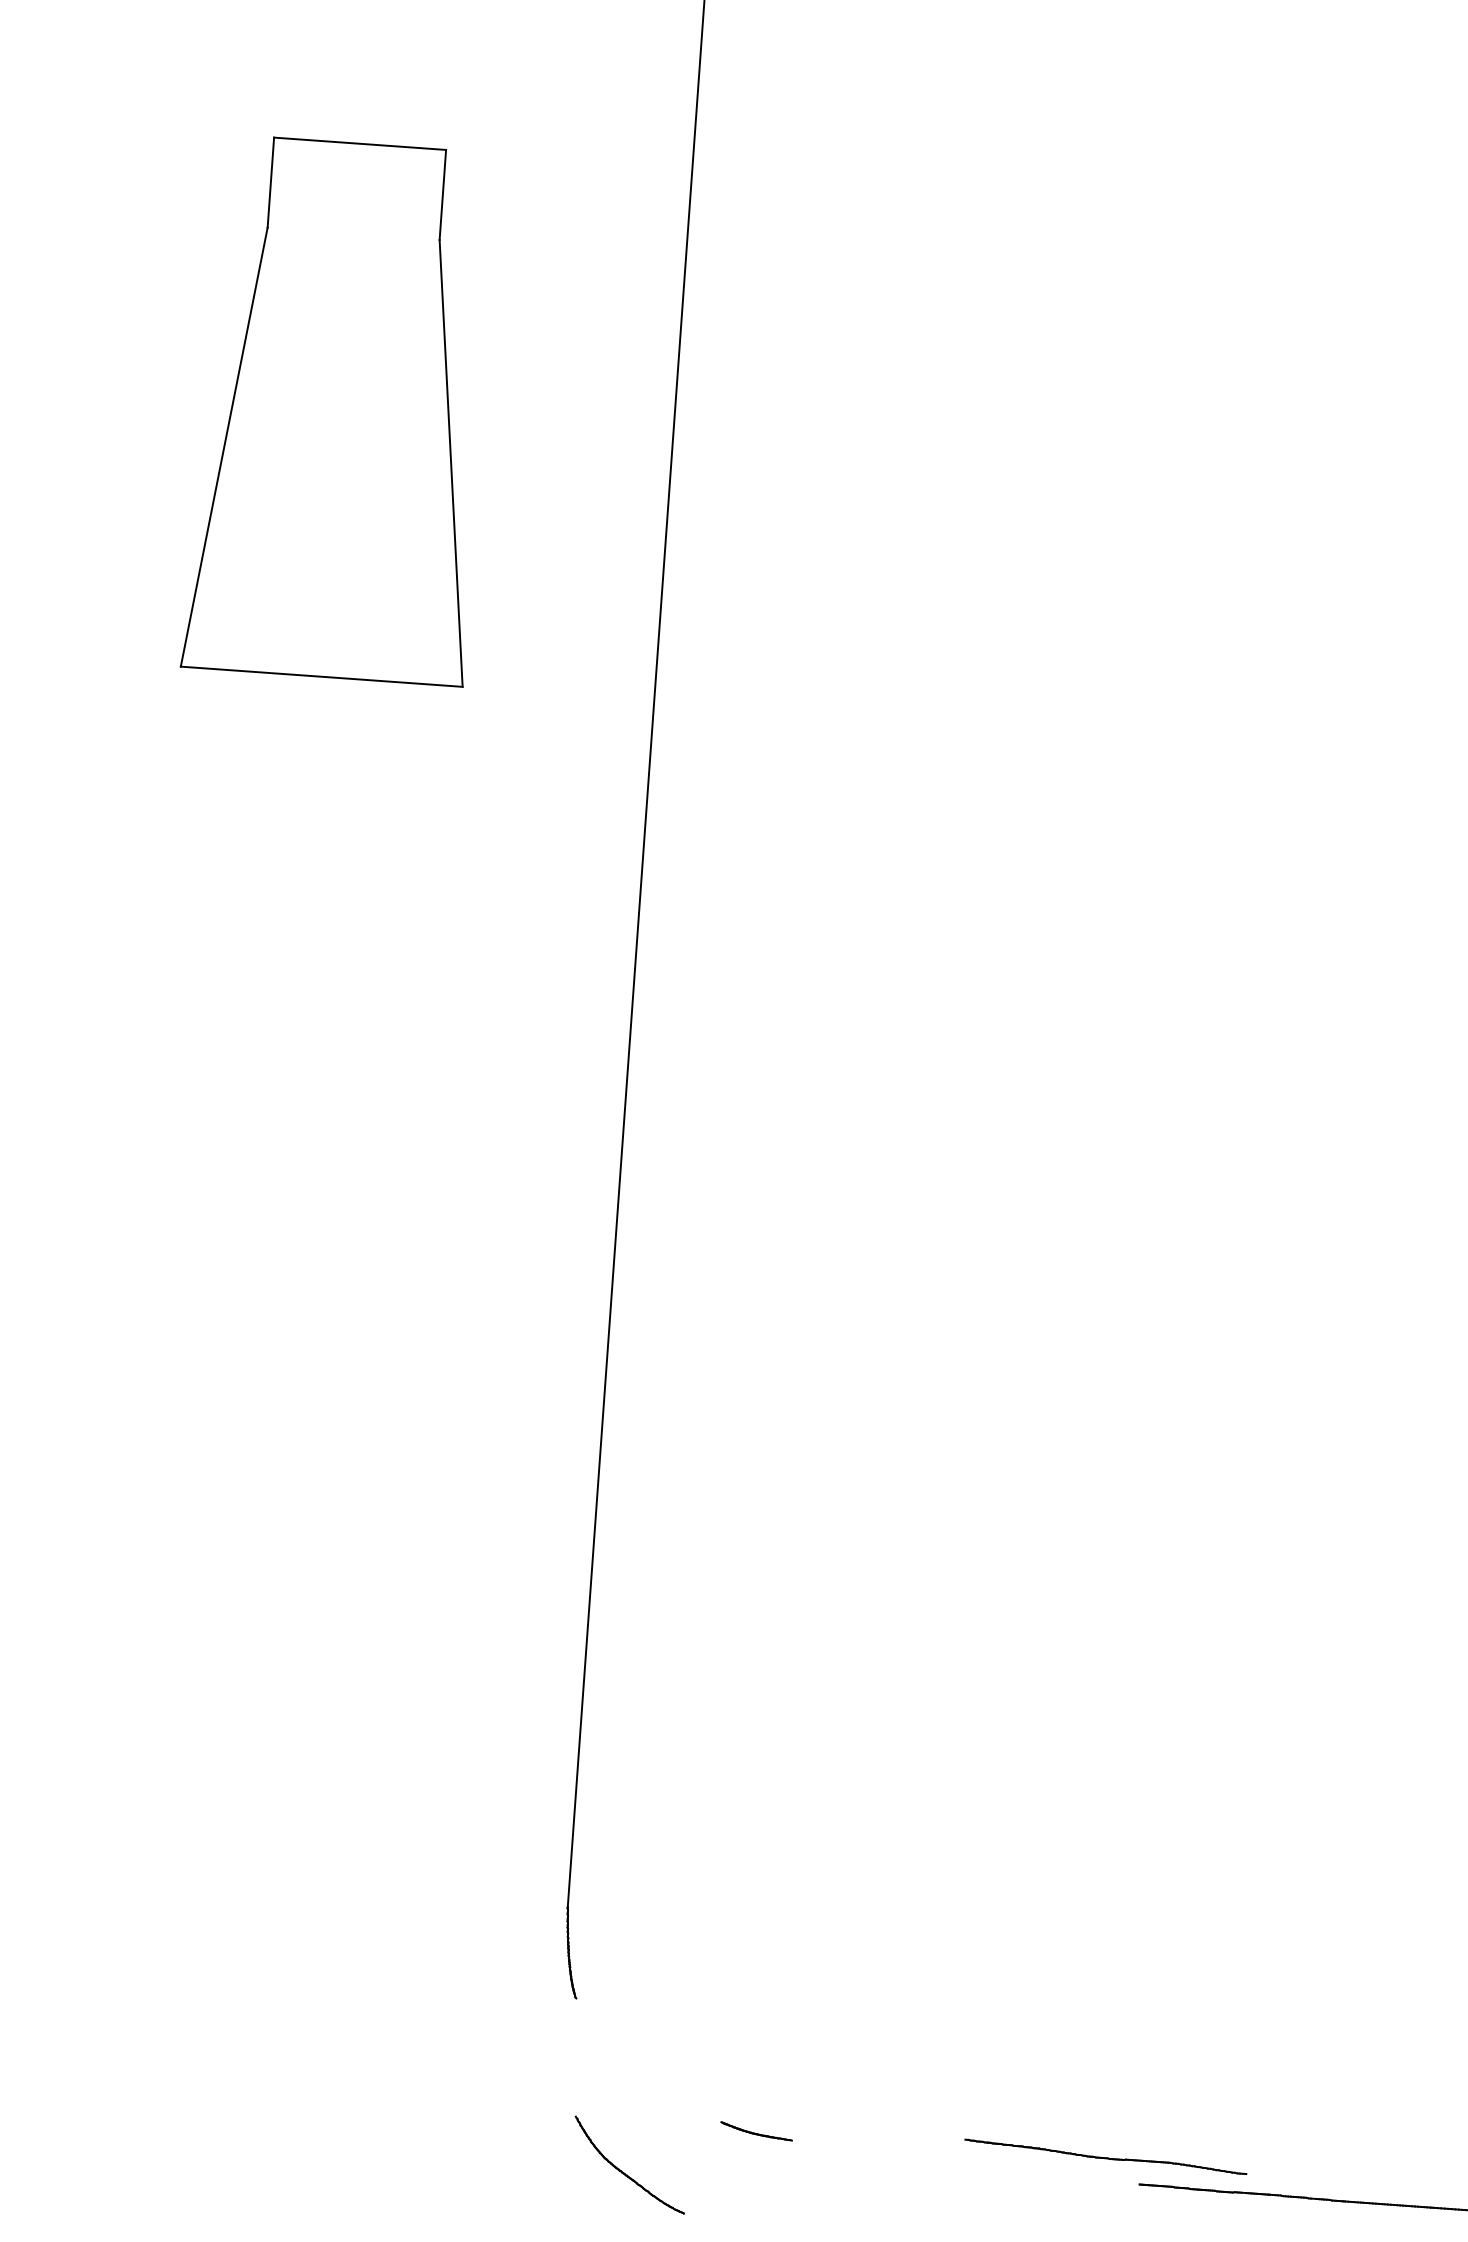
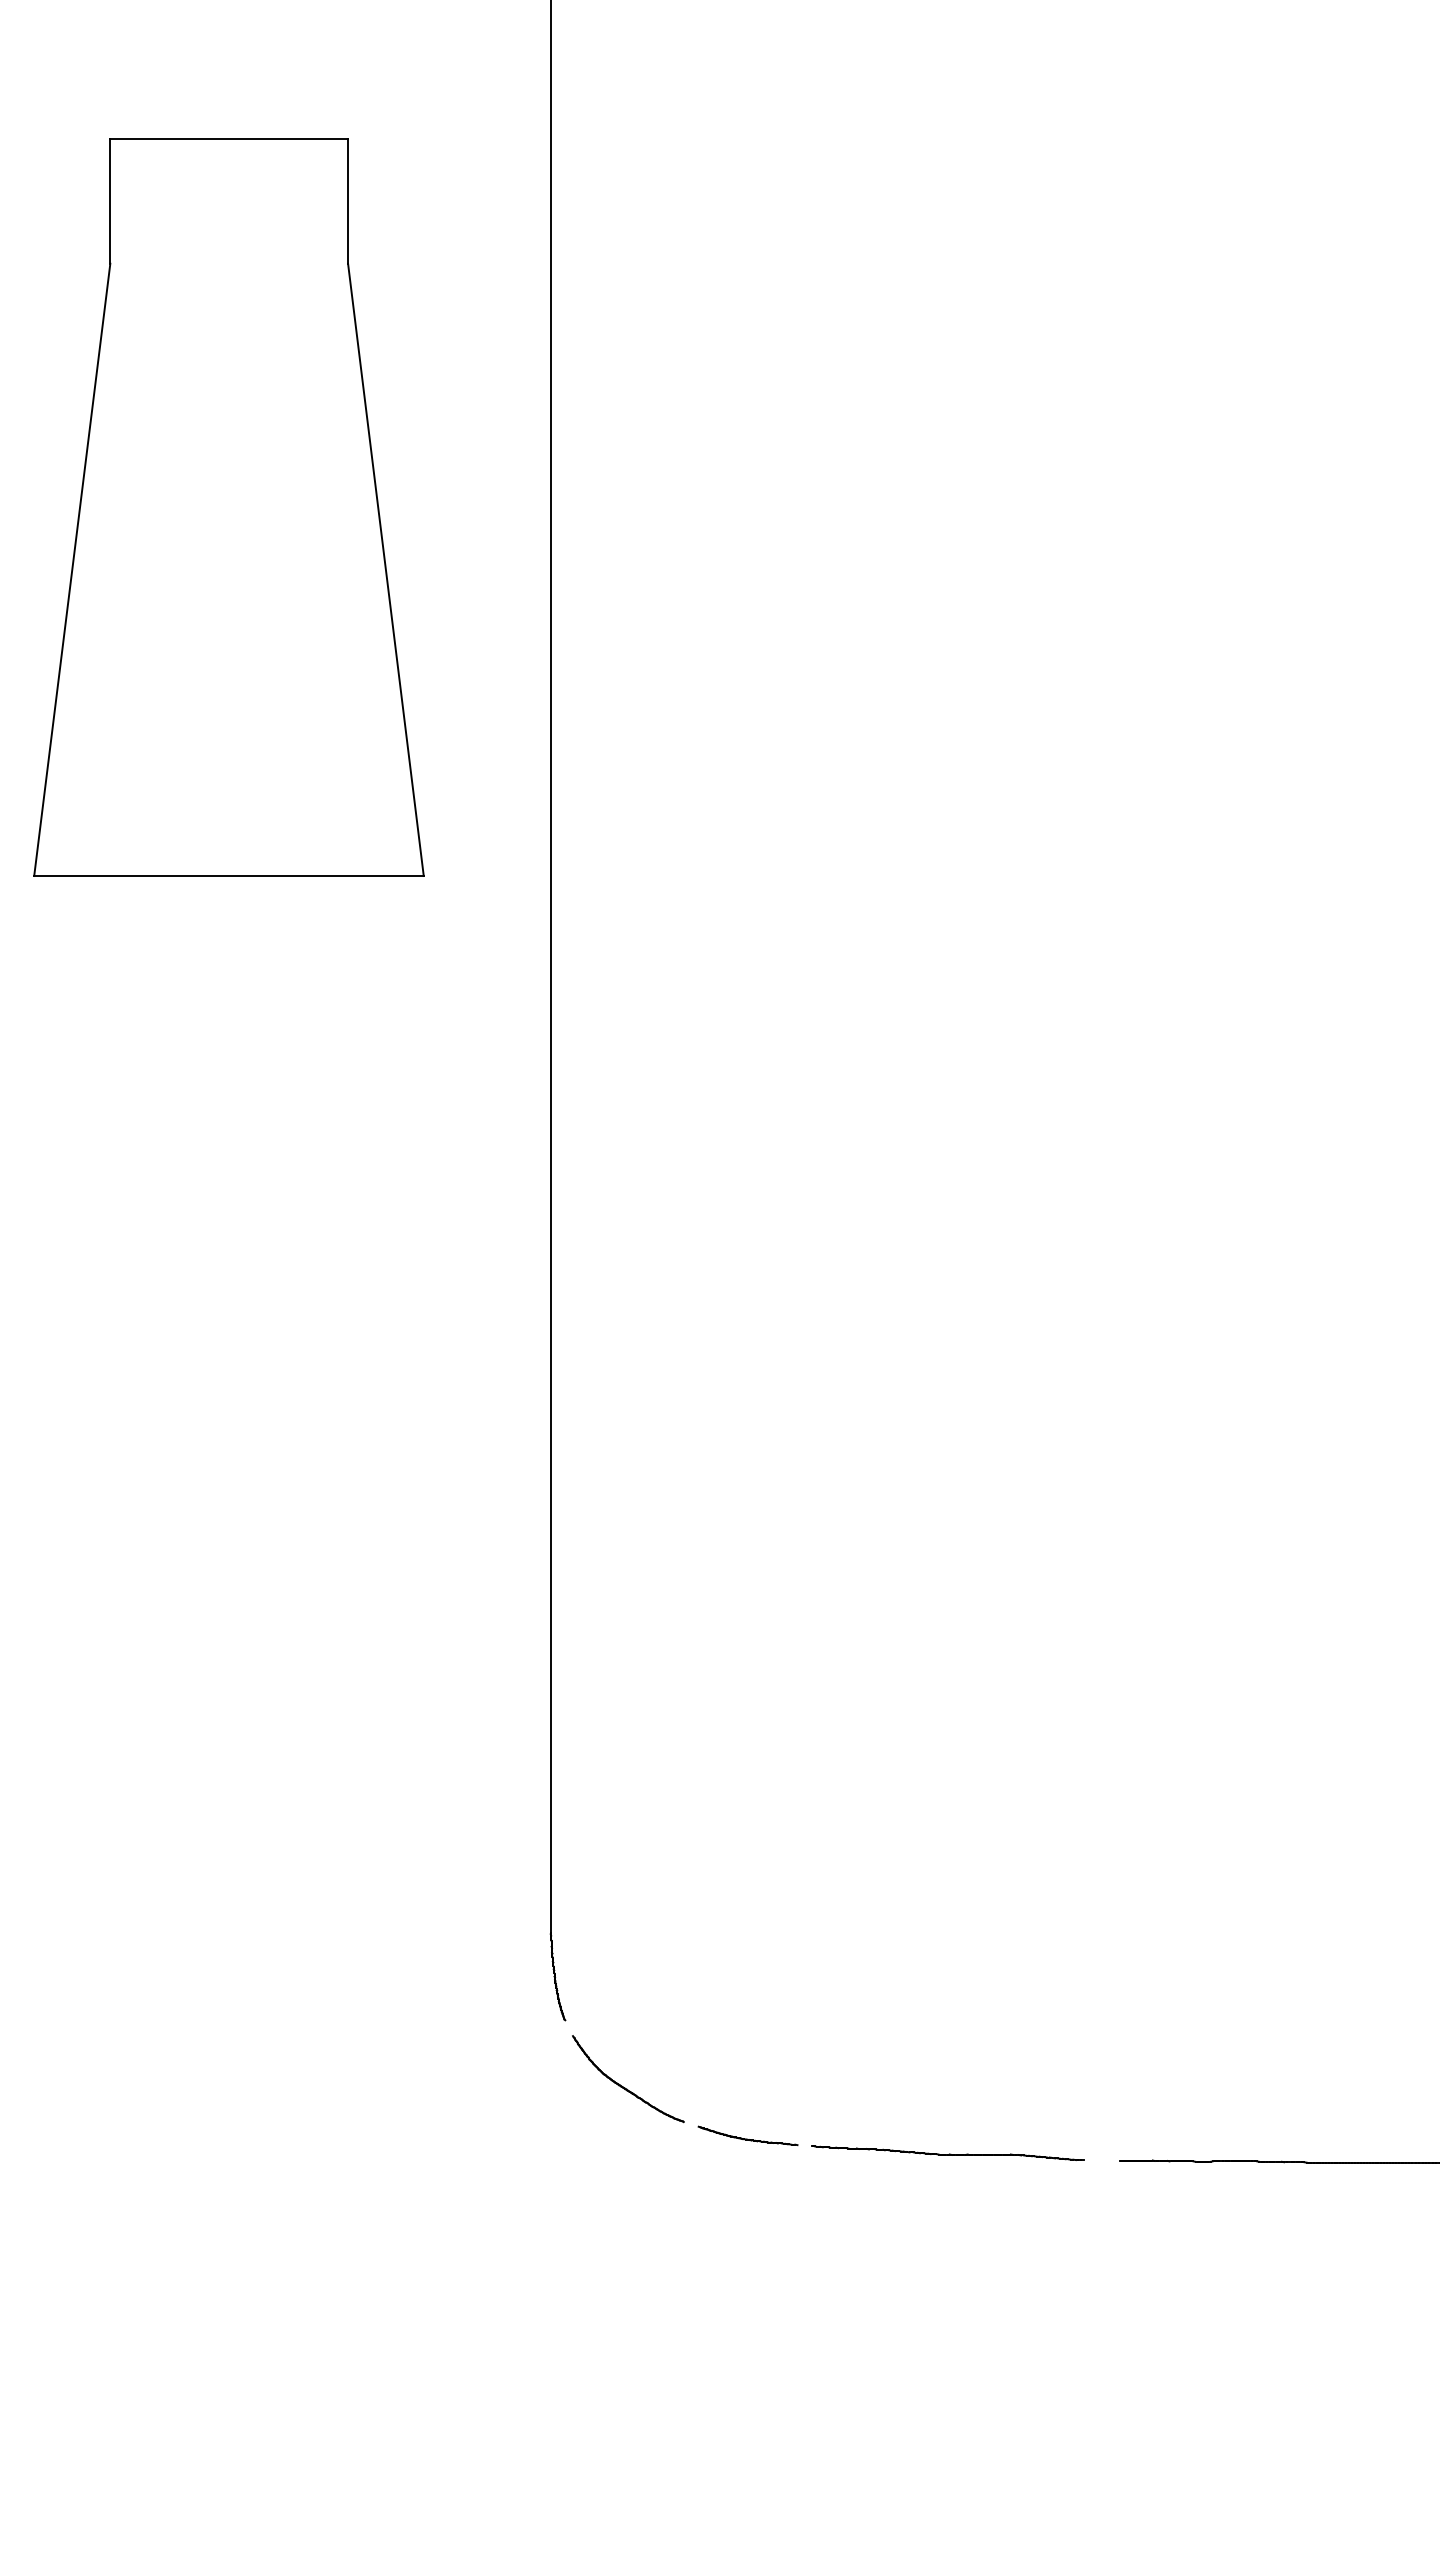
part: (340, 410) -> (228, 507), size x1.43
part: (756, 2131) -> (747, 2135), size x1.43
part: (1105, 2156) -> (947, 2152), moved
part: (626, 2173) -> (625, 2087), moved

